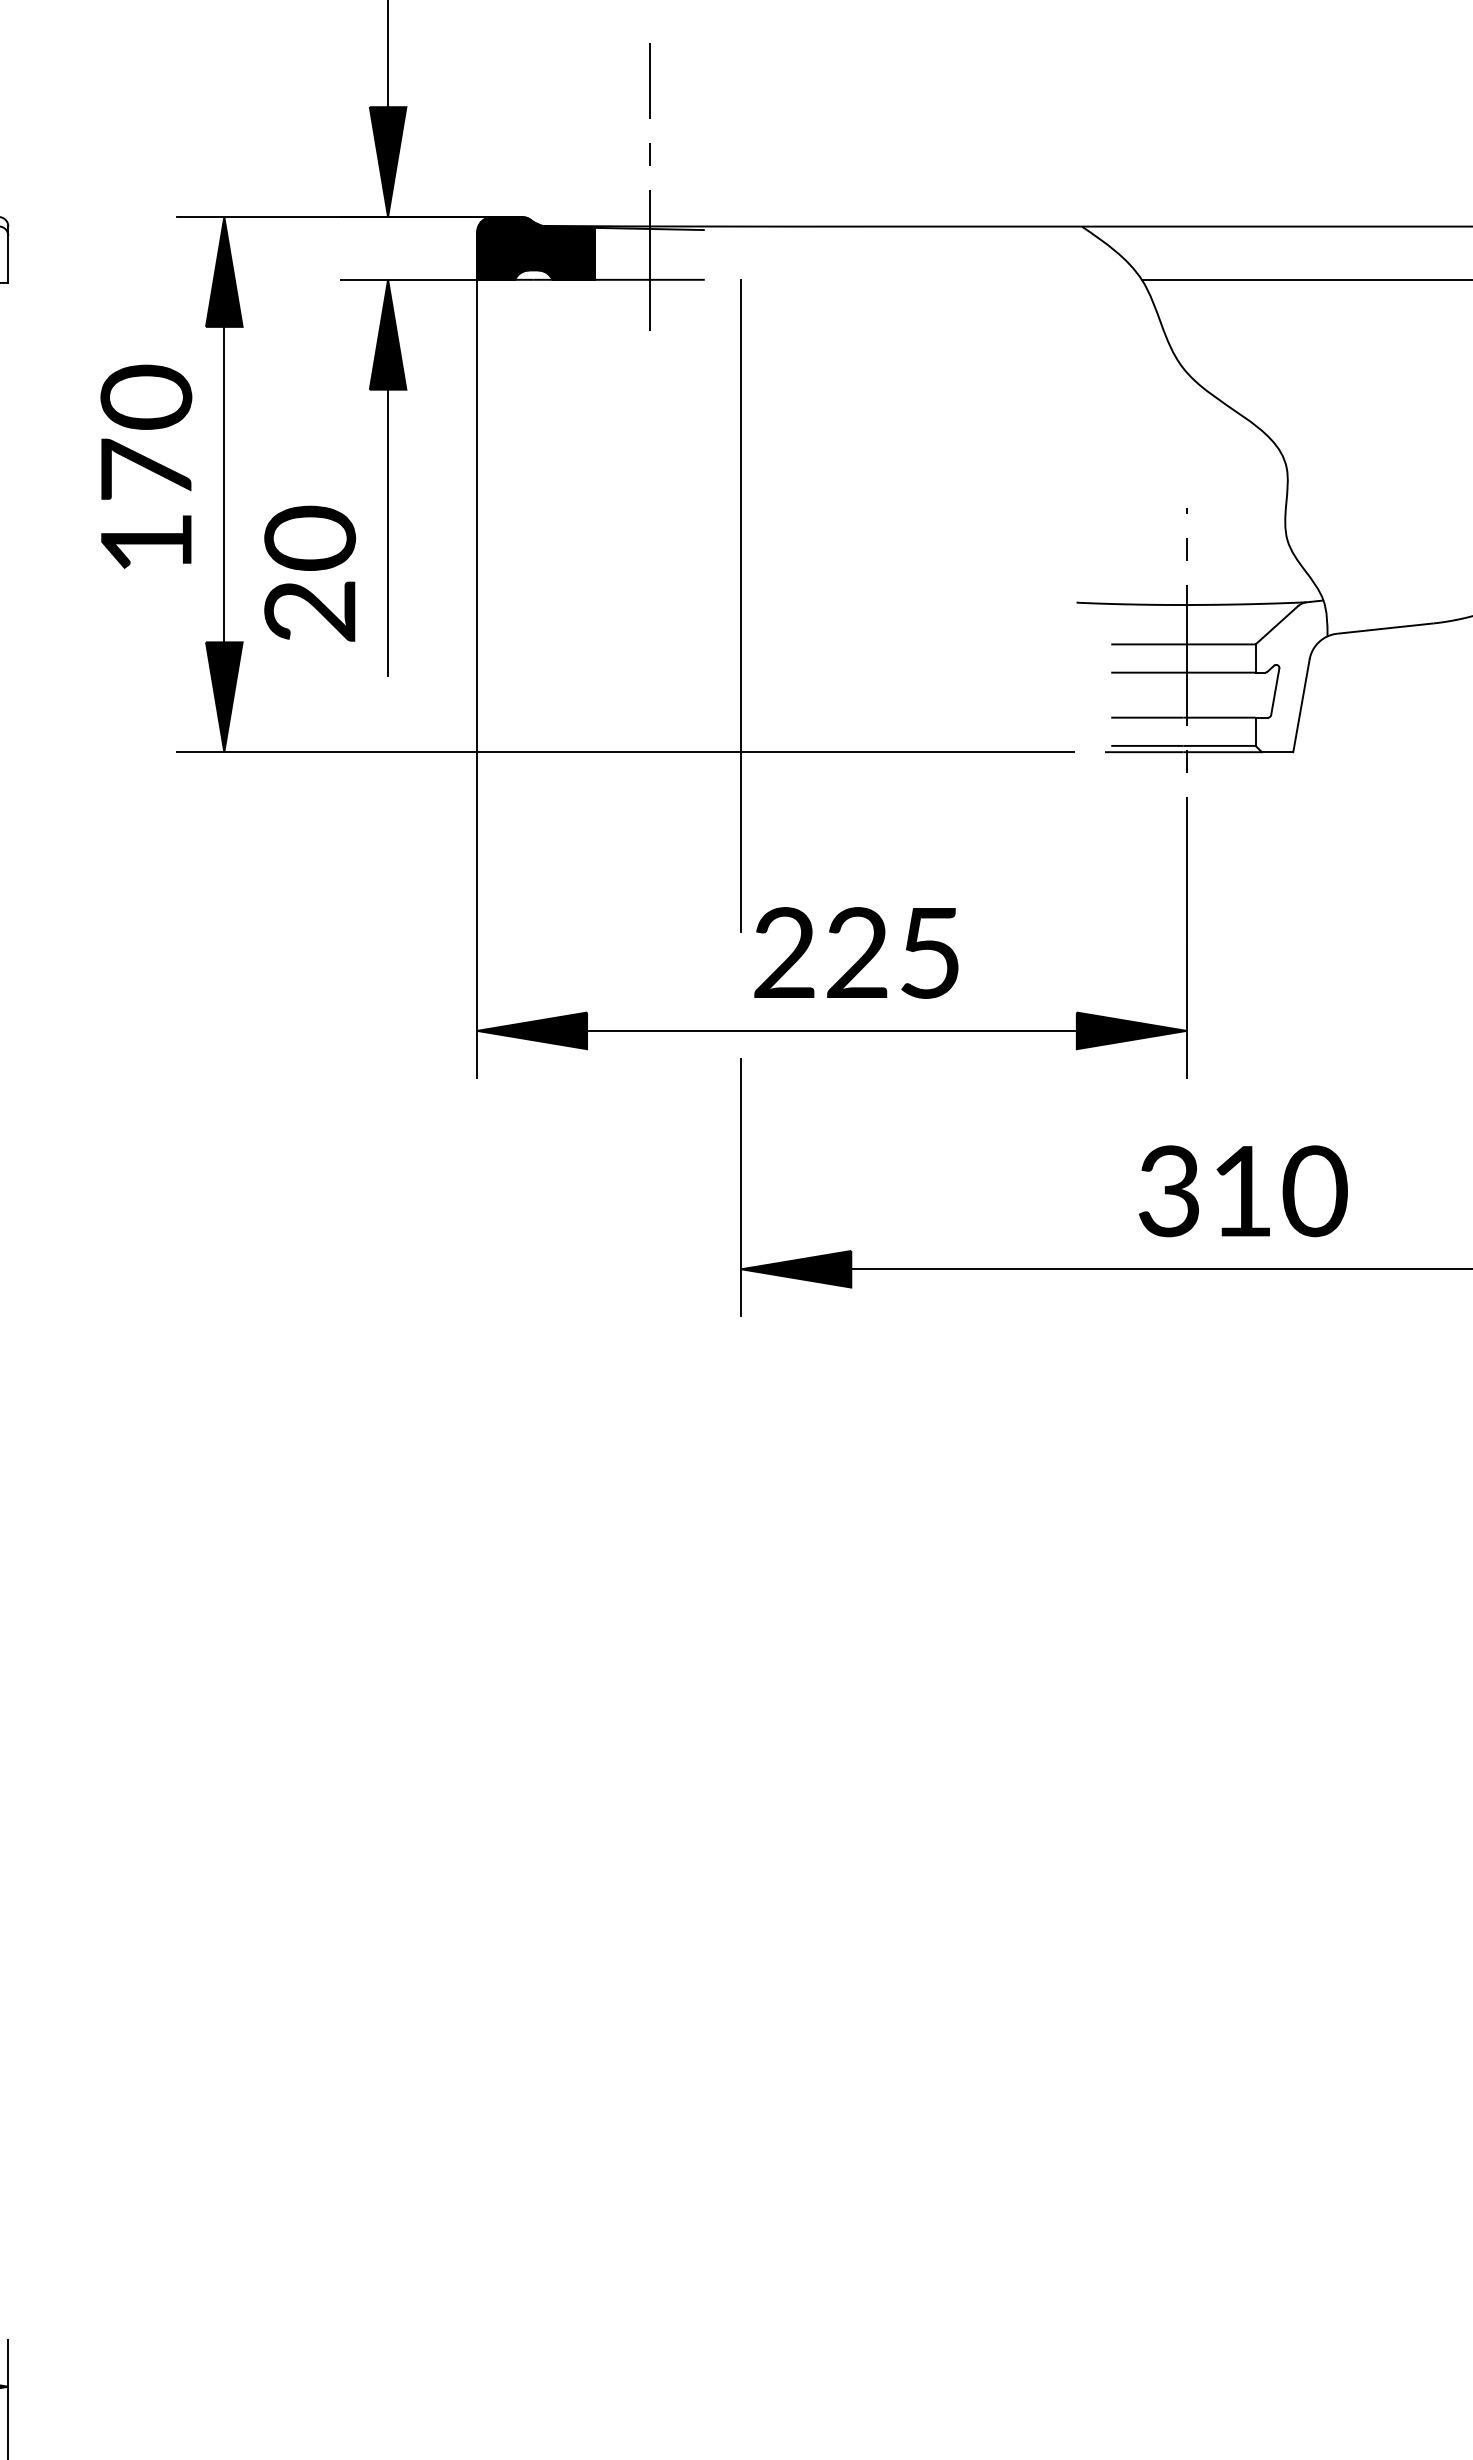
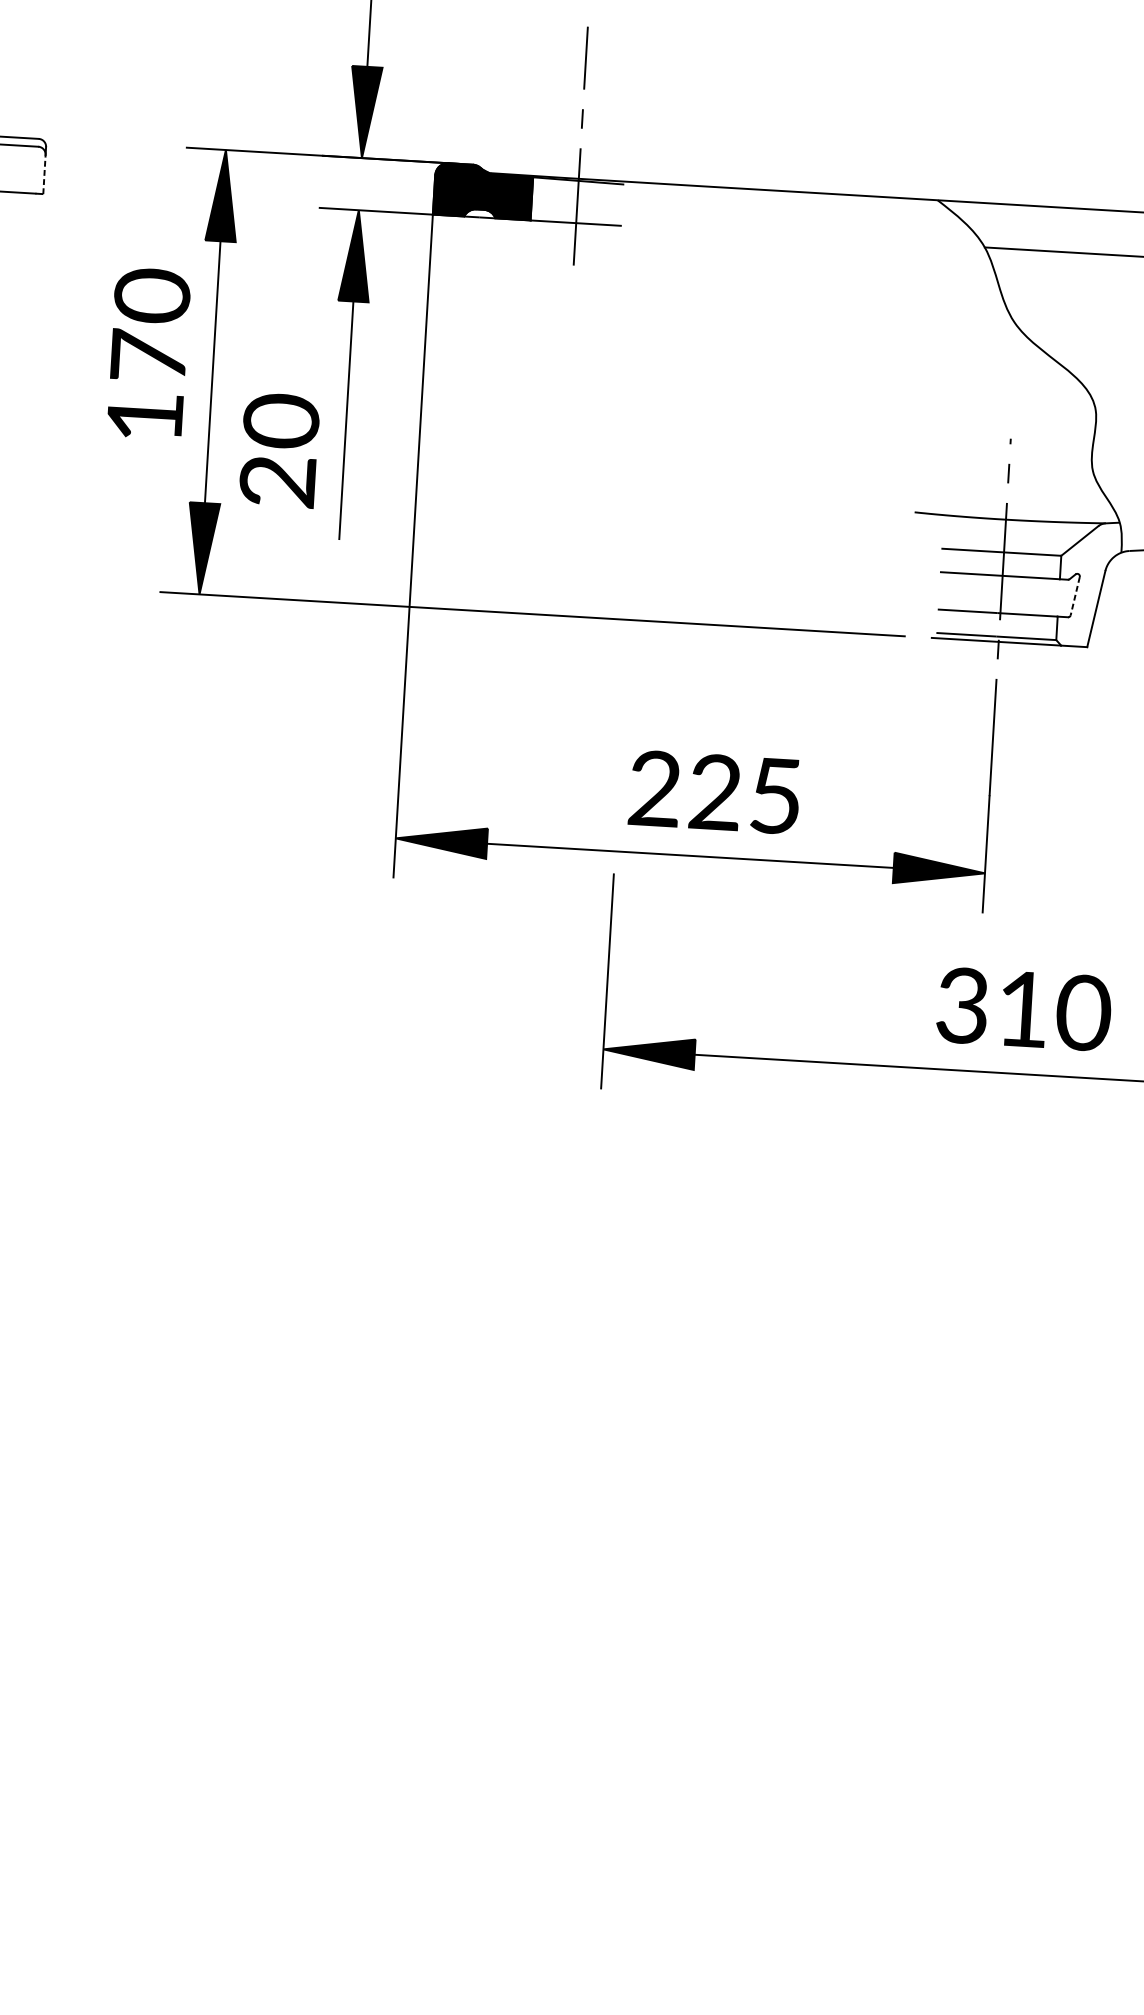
line: (8, 259) -> (44, 174), solid -> dashed
line: (741, 605) -> (636, 498), removed
line: (1275, 691) -> (1075, 595), solid -> dashed

